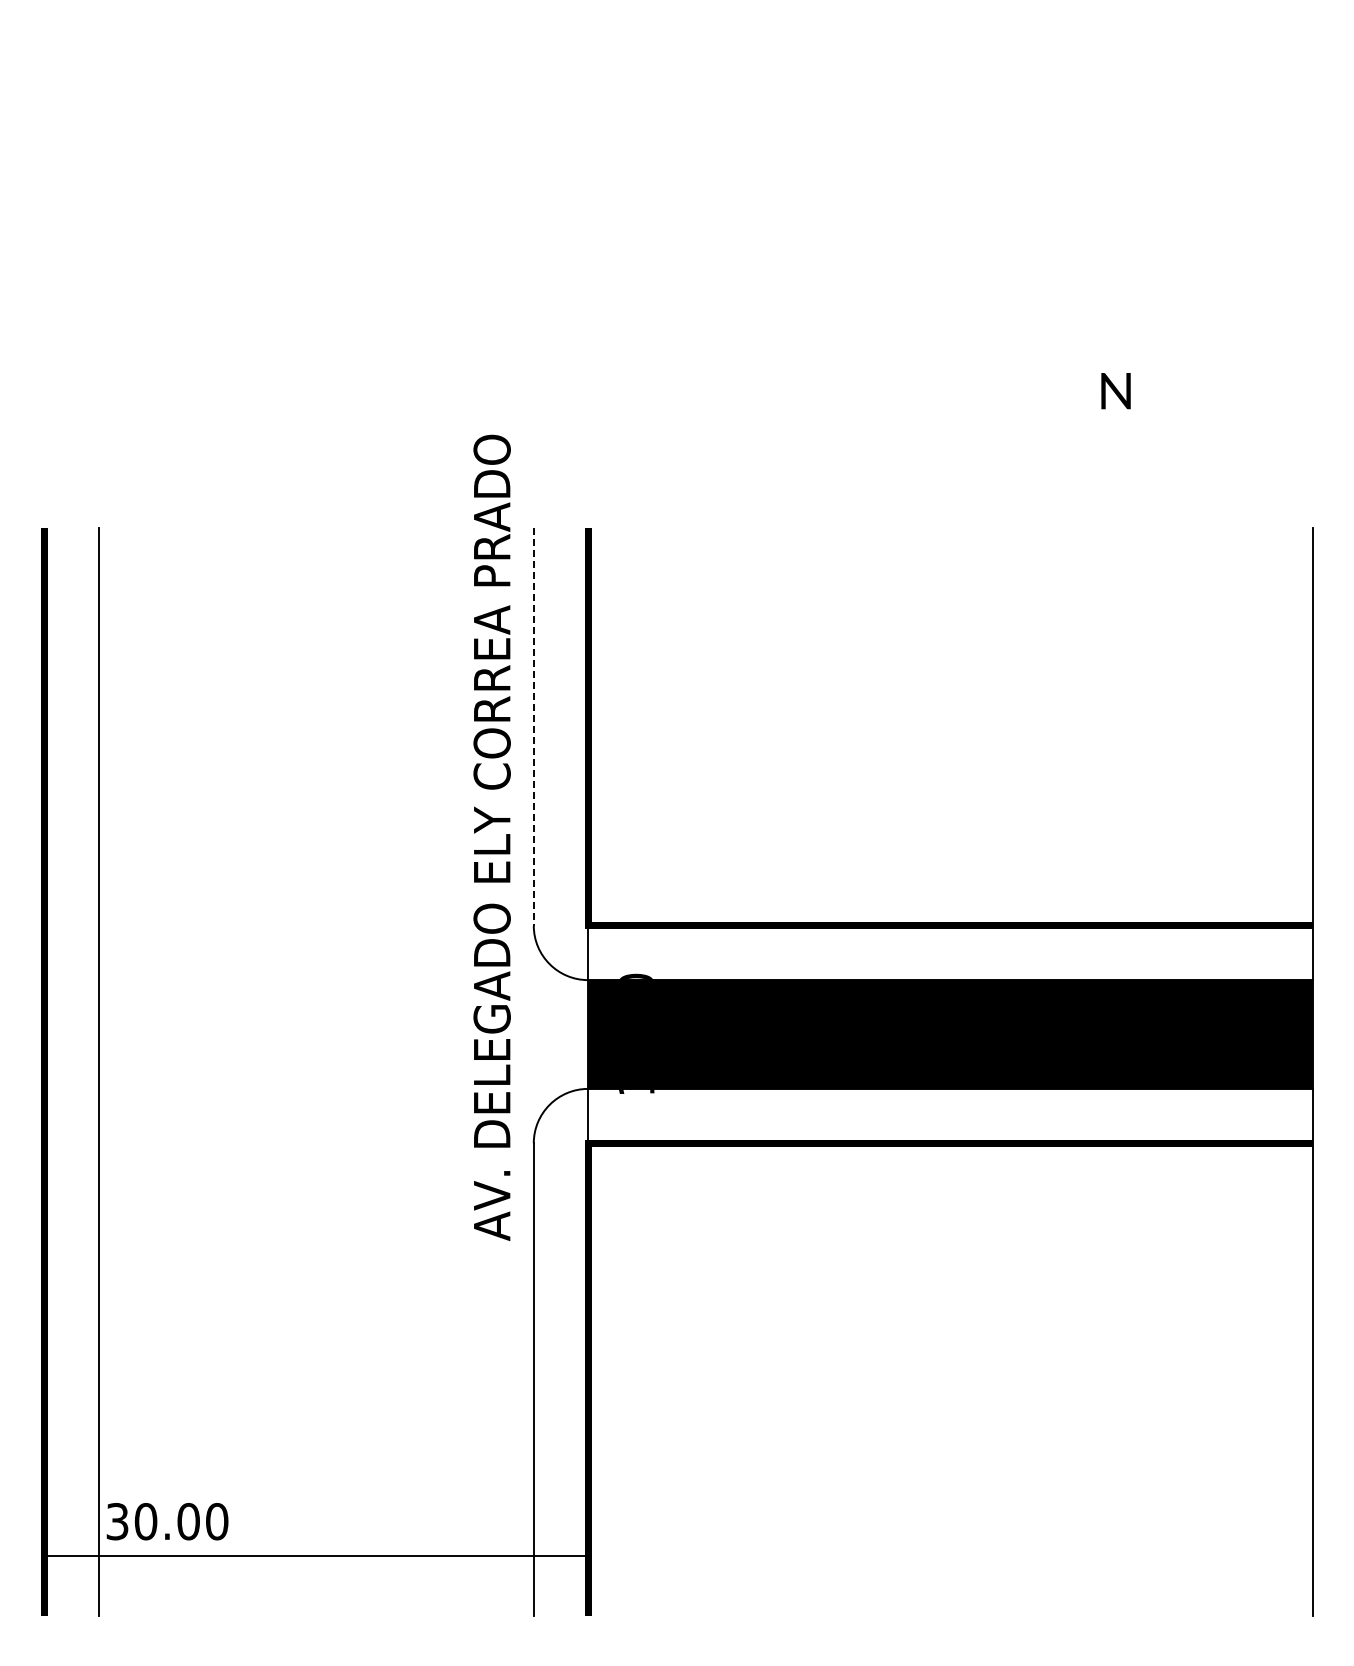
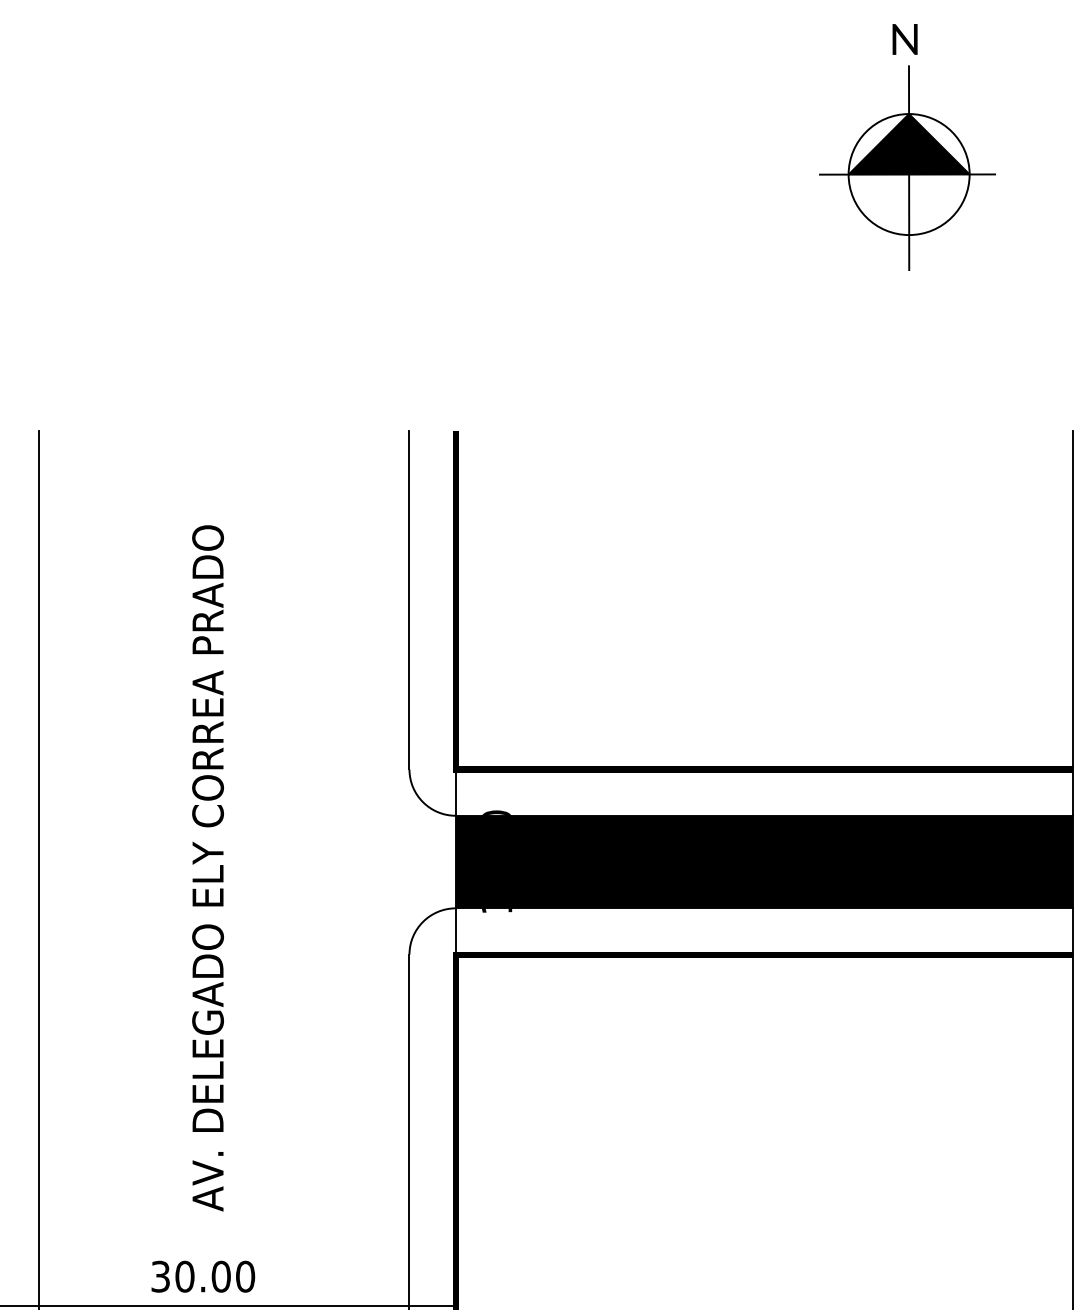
part: (1118, 218) -> (907, 167), added
text: (1115, 391) -> (904, 39), moved
line: (533, 727) -> (409, 600), dashed -> solid
text: (491, 837) -> (207, 868), moved
text: (167, 1521) -> (203, 1276), moved

